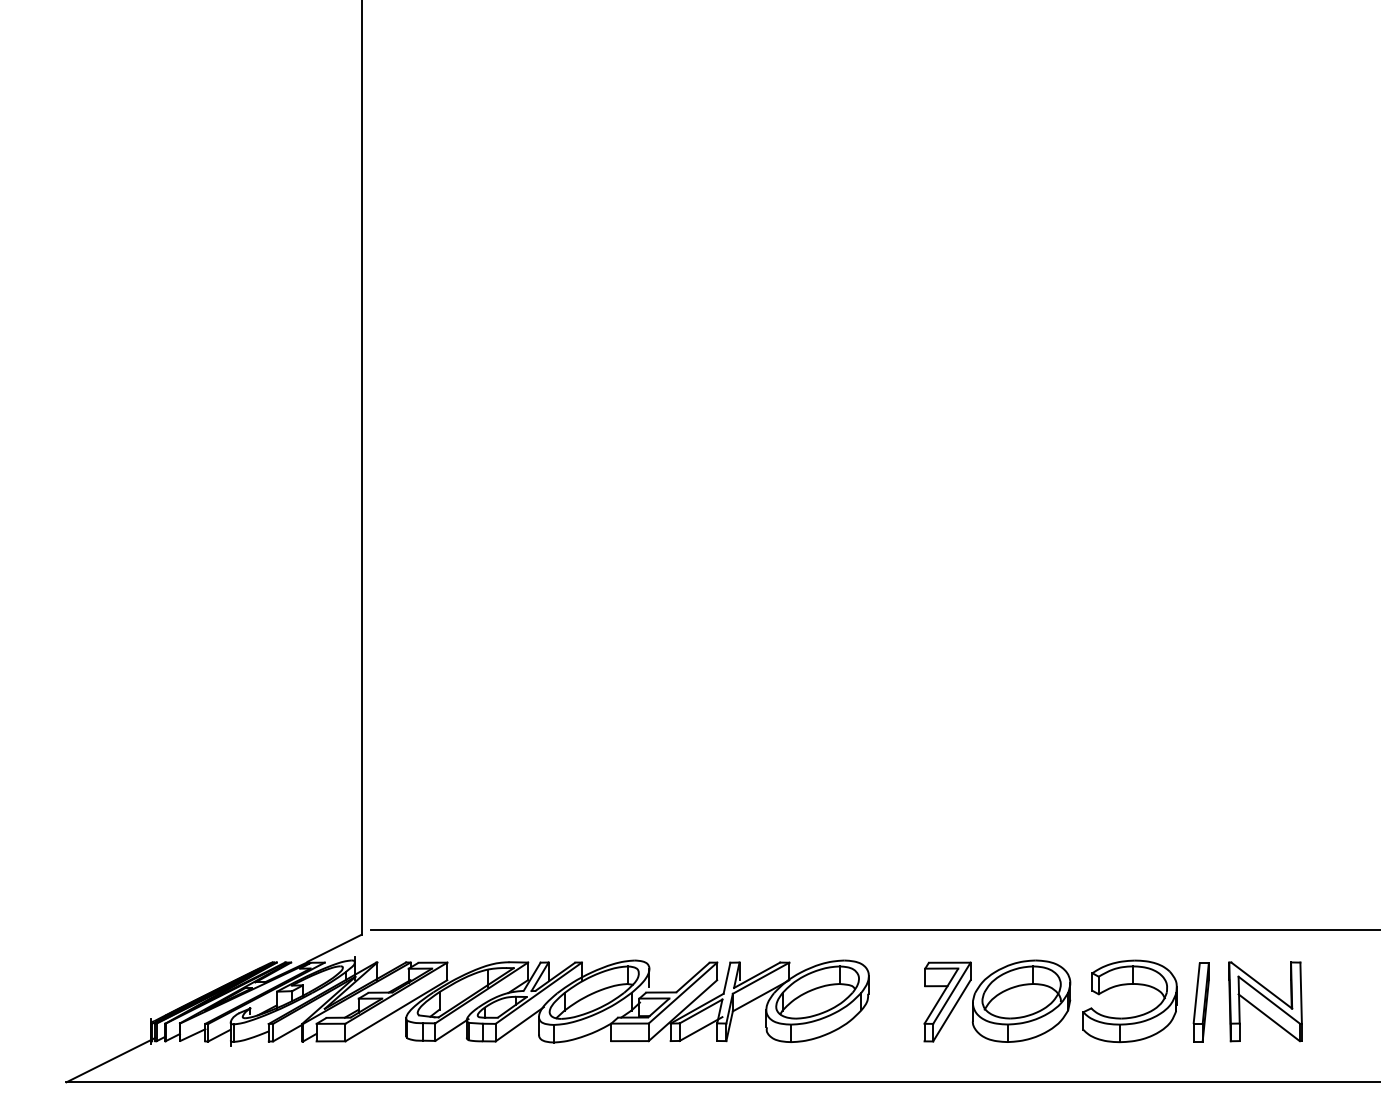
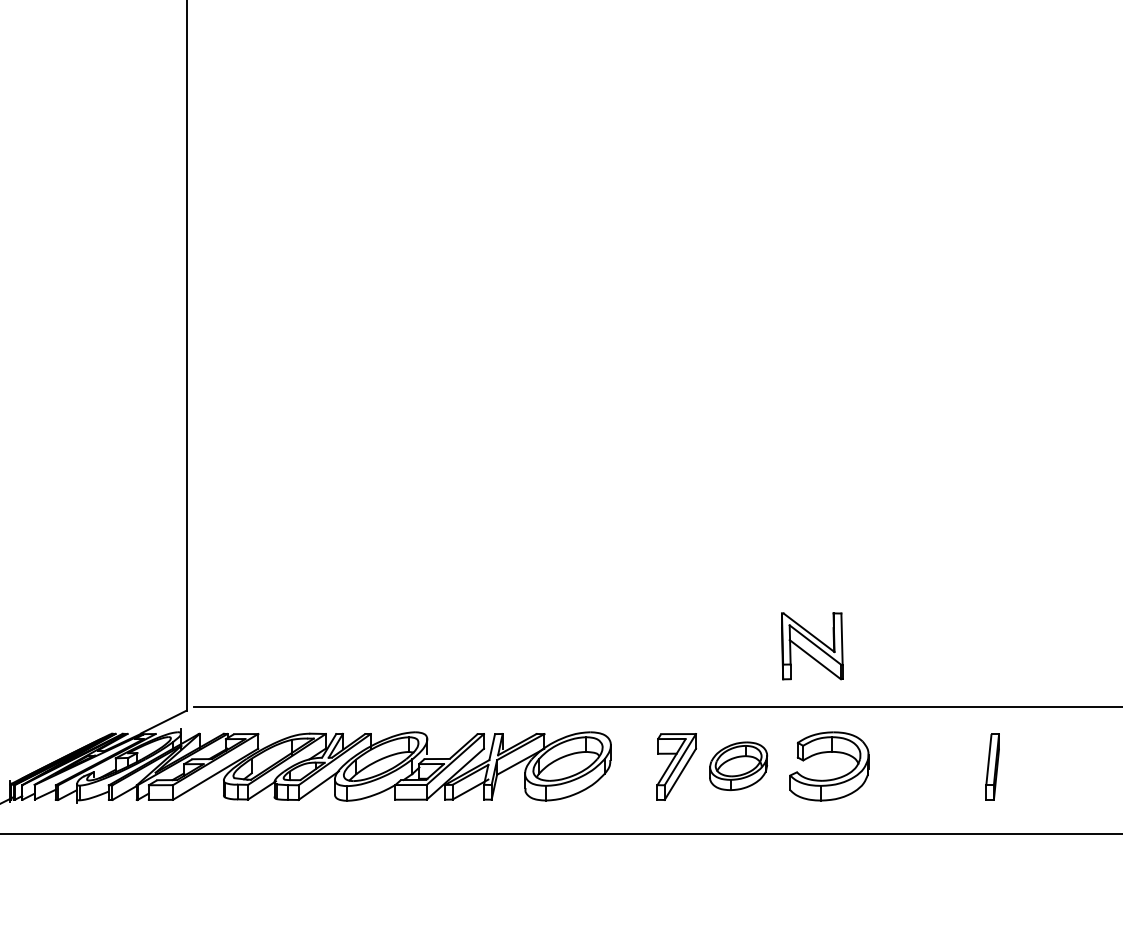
part: (1021, 1000) -> (738, 765), size x0.7
part: (1265, 1001) -> (812, 646), moved
part: (1200, 1002) -> (992, 767), moved

